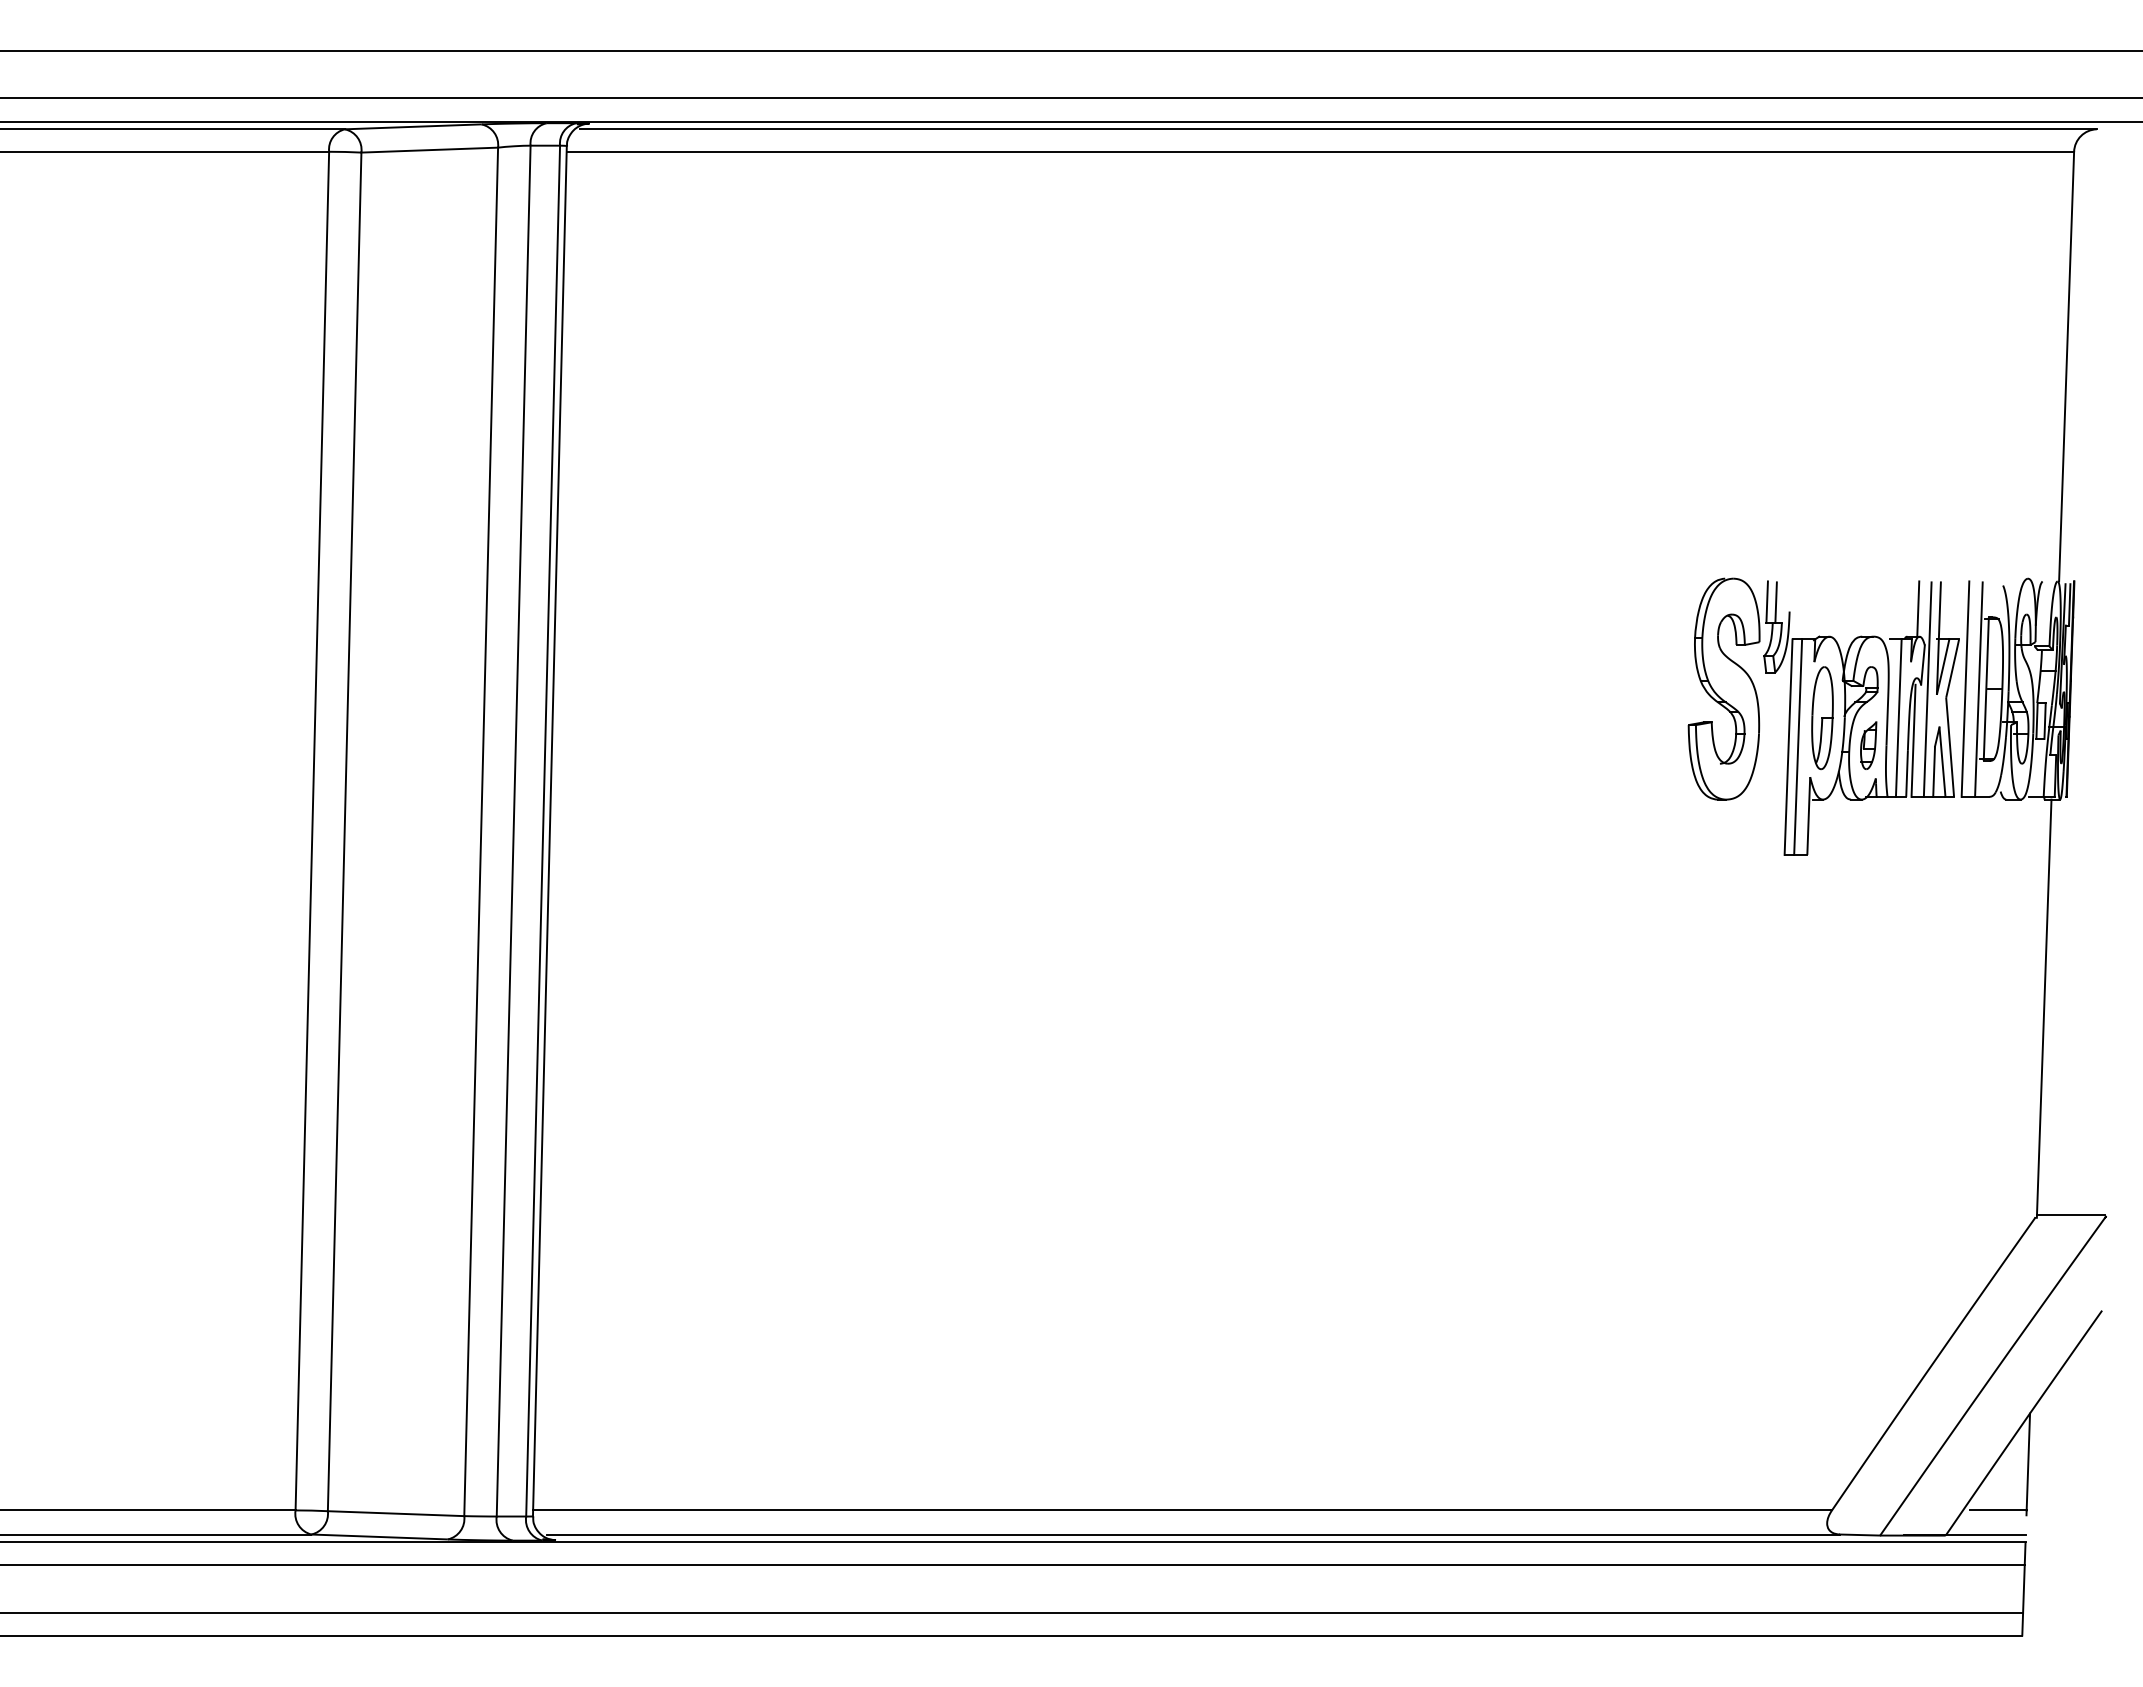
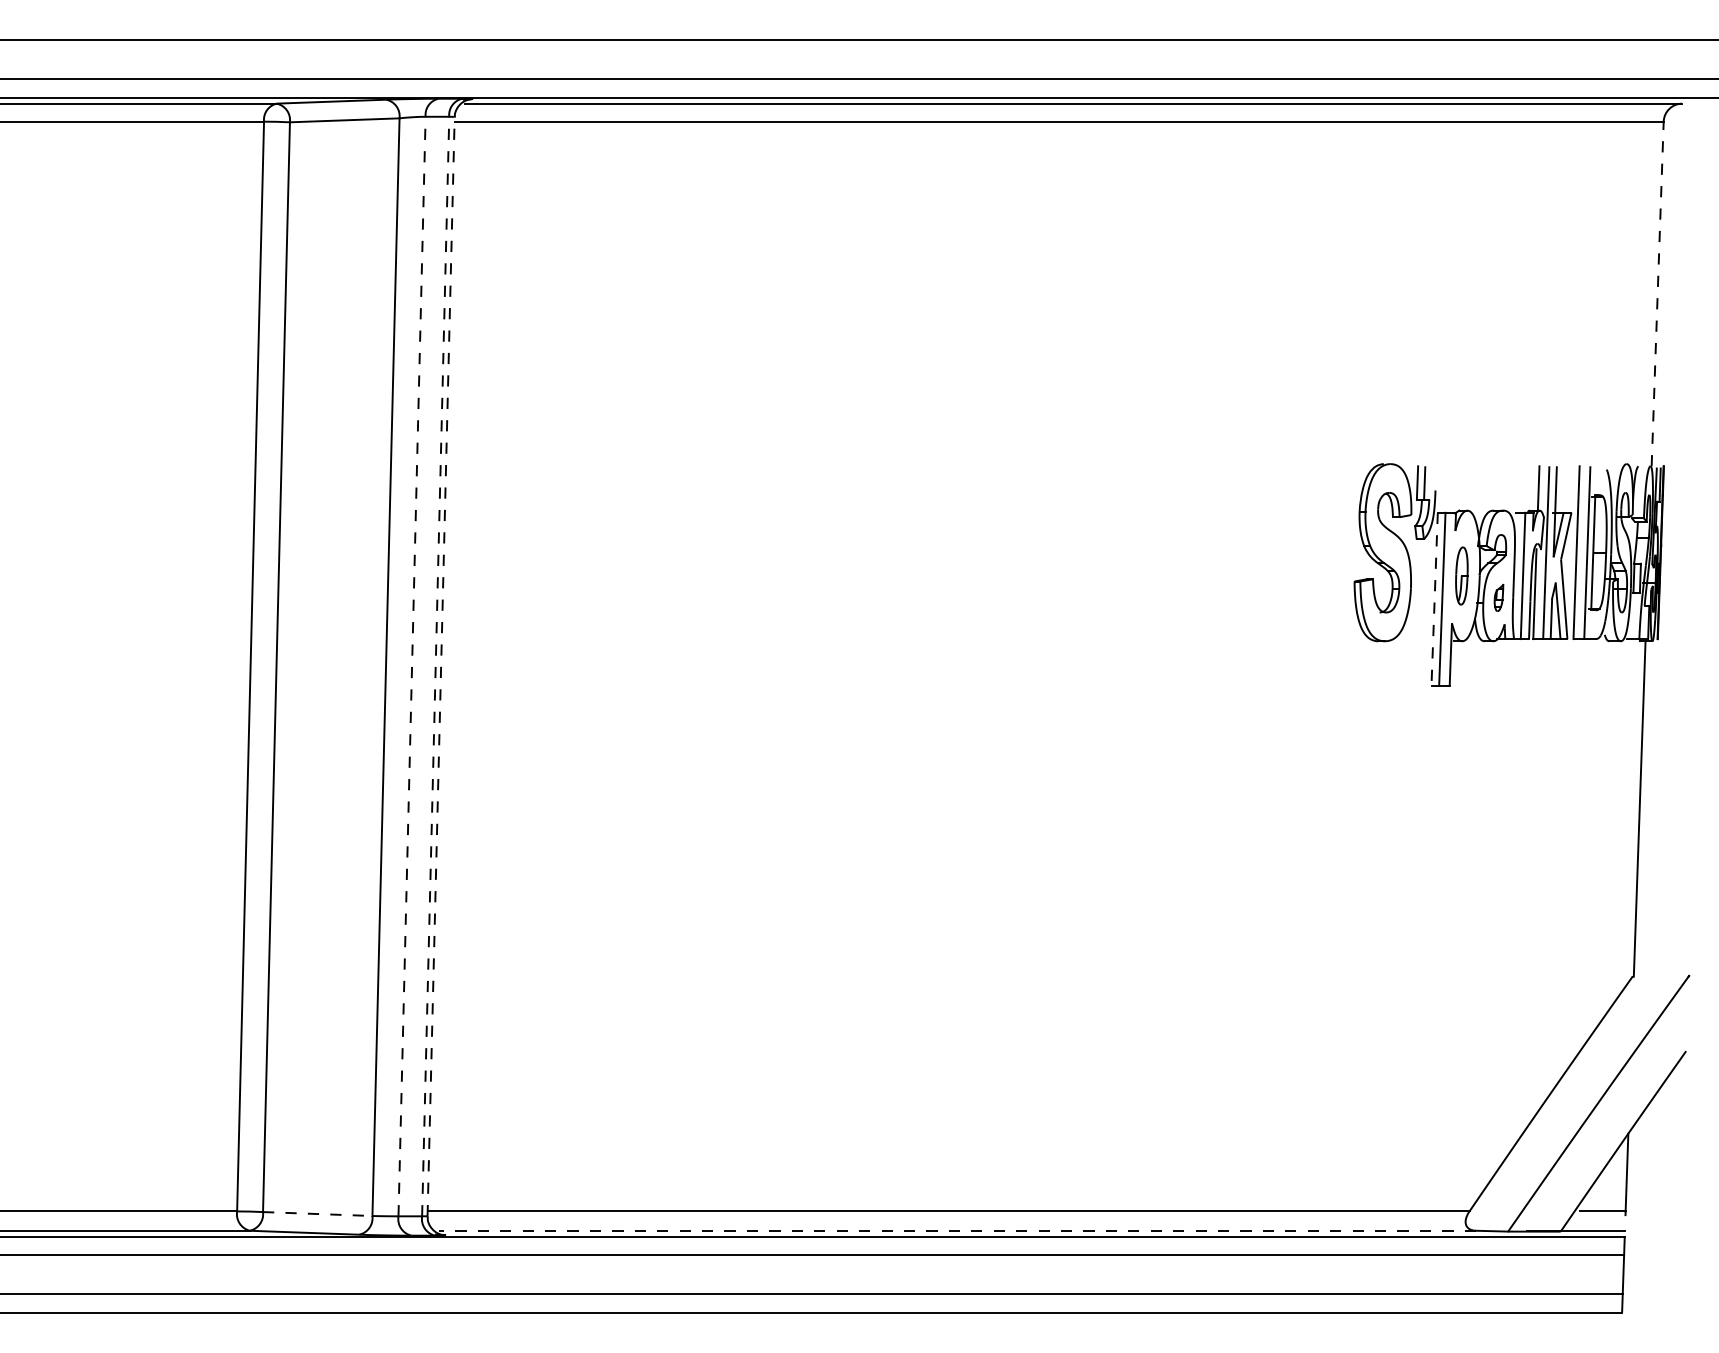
line: (2066, 366) -> (1657, 293), solid -> dashed
part: (1822, 718) -> (1461, 576), size x0.7
part: (1868, 745) -> (1498, 597), size x0.7
line: (1788, 747) -> (1434, 599), solid -> dashed
line: (549, 830) -> (440, 666), solid -> dashed
line: (513, 831) -> (411, 666), solid -> dashed
line: (543, 831) -> (435, 666), solid -> dashed
line: (2070, 1215) -> (1660, 974), removed
line: (396, 1513) -> (318, 1213), solid -> dashed
line: (1193, 1534) -> (957, 1230), solid -> dashed

